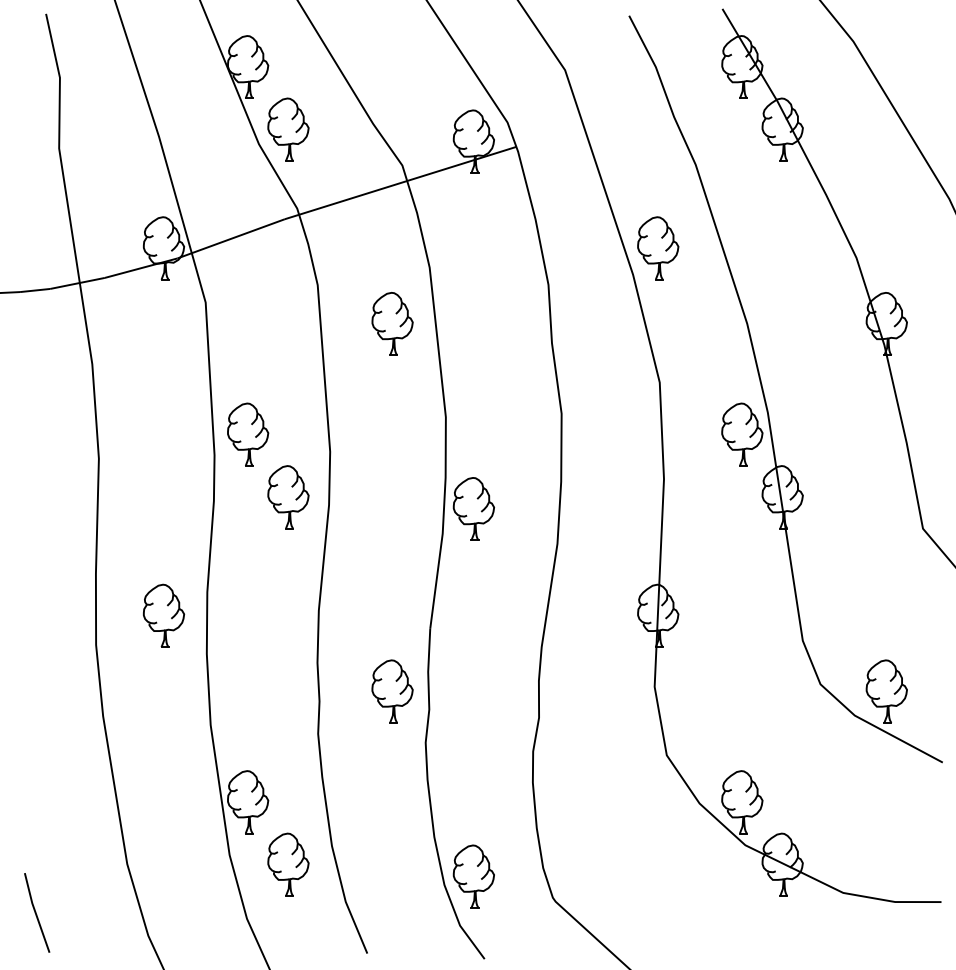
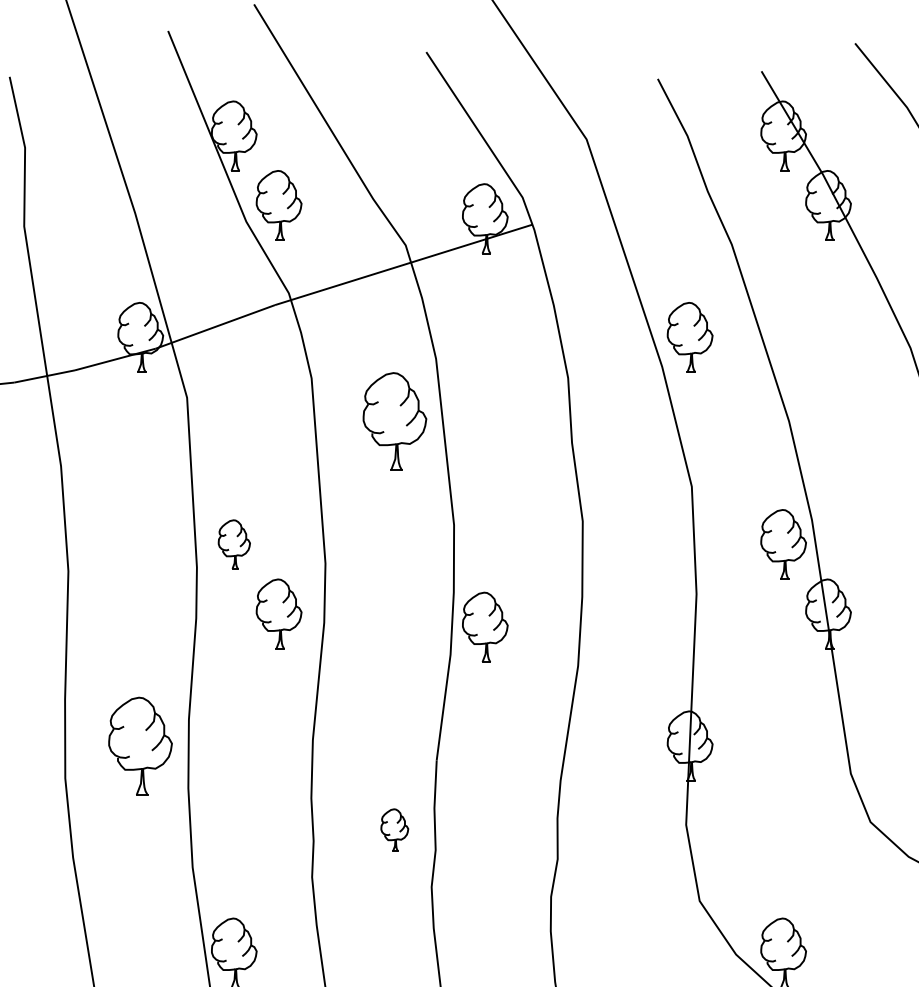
part: (392, 323) -> (394, 421), size x1.4
part: (248, 434) -> (234, 544), size x0.7
part: (164, 615) -> (141, 745), size x1.4
part: (392, 691) -> (394, 830), size x0.6

